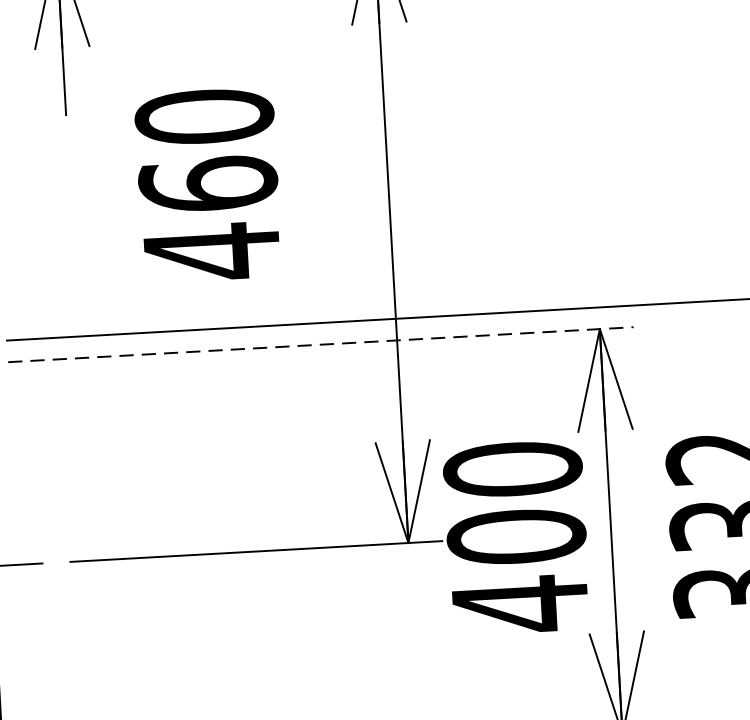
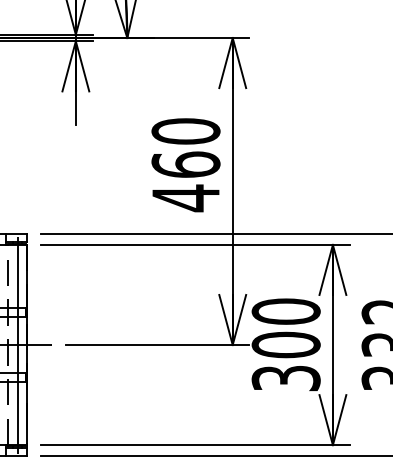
text: (207, 185) -> (185, 165), moved
line: (321, 343) -> (195, 244), dashed -> solid
text: (519, 604) -> (285, 378), 400 -> 300

